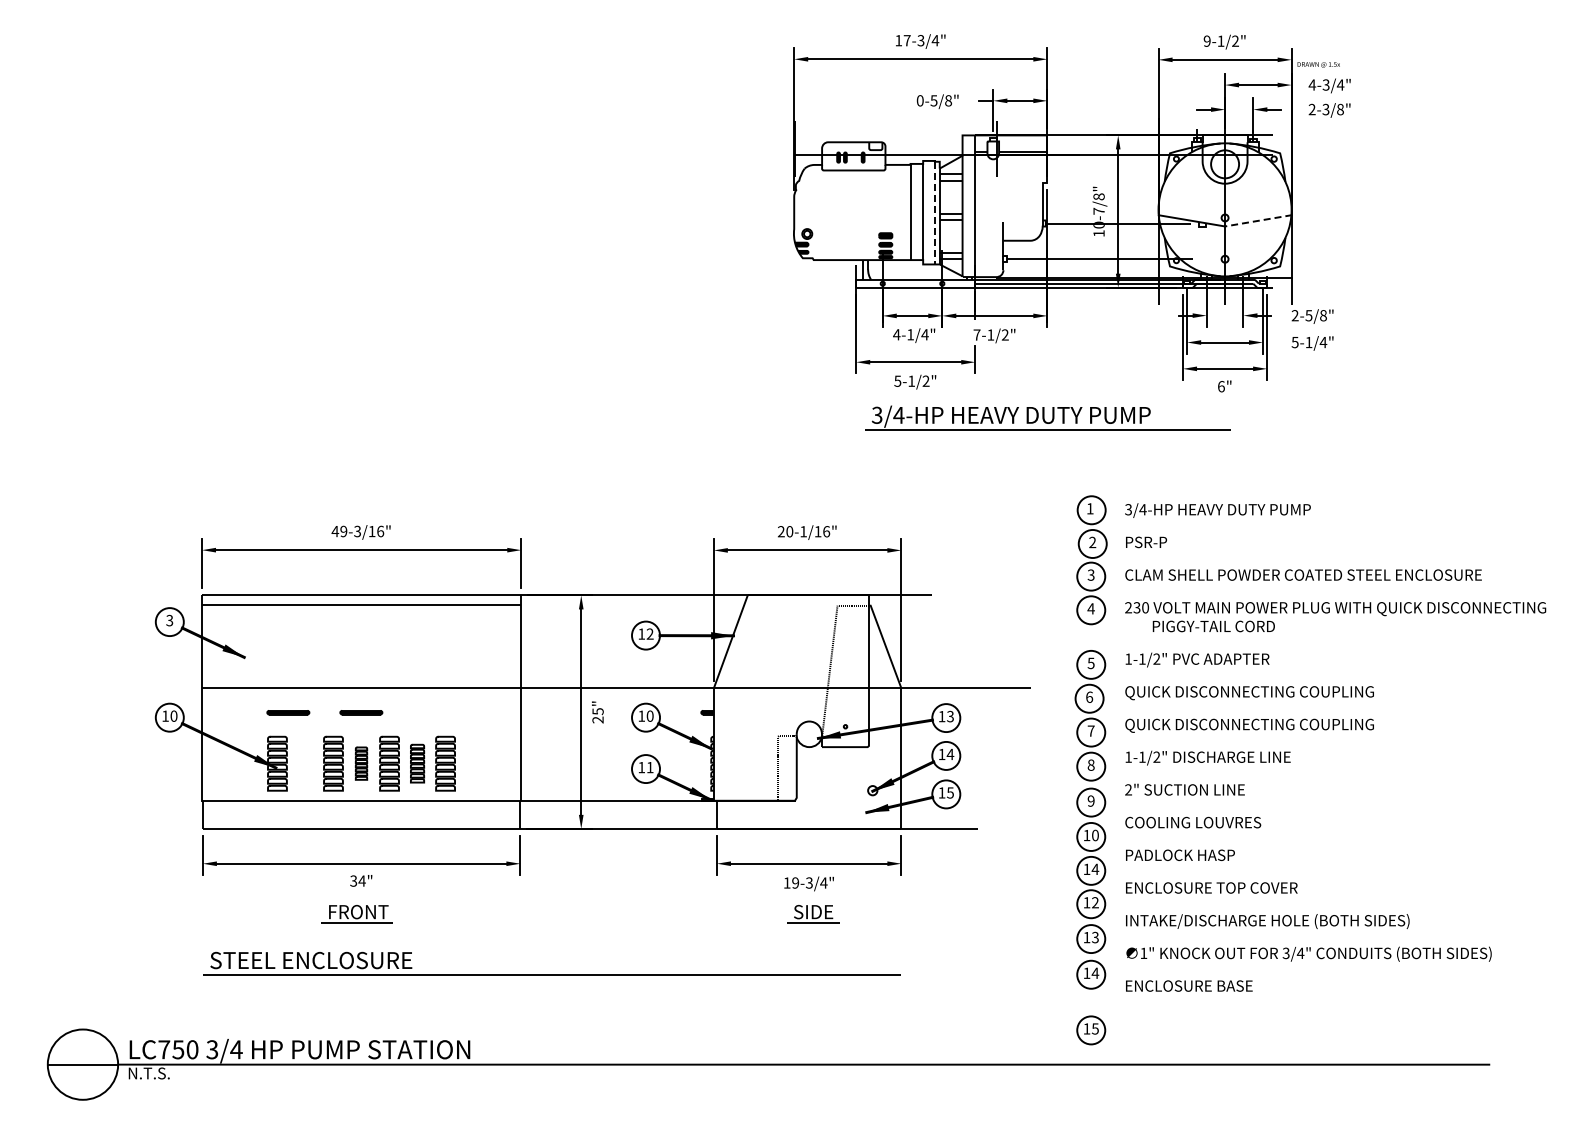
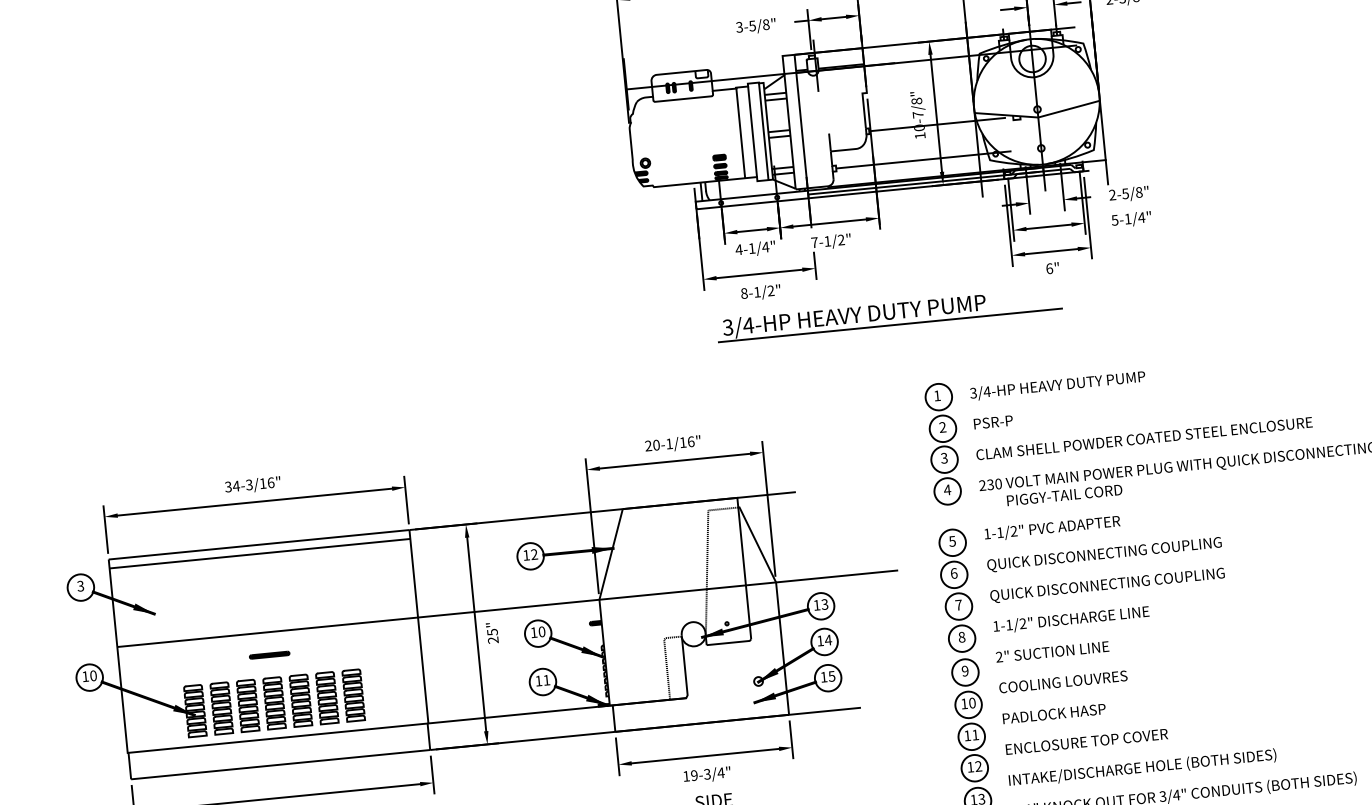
text: (919, 100) -> (738, 27), 0-5/8" -> 3-5/8"
line: (934, 213) -> (763, 132), dashed -> solid
line: (1258, 220) -> (1069, 108), dashed -> solid
text: (897, 380) -> (743, 292), 5-1/2" -> 8-1/2"
text: (339, 531) -> (232, 486), 49-3/16" -> 34-3/16"
part: (288, 712) -> (201, 661), removed
part: (305, 763) -> (221, 708), added
part: (361, 763) -> (274, 703), size x1.67
part: (417, 763) -> (327, 697), size x1.43
text: (1095, 868) -> (975, 734), 14 -> 11

